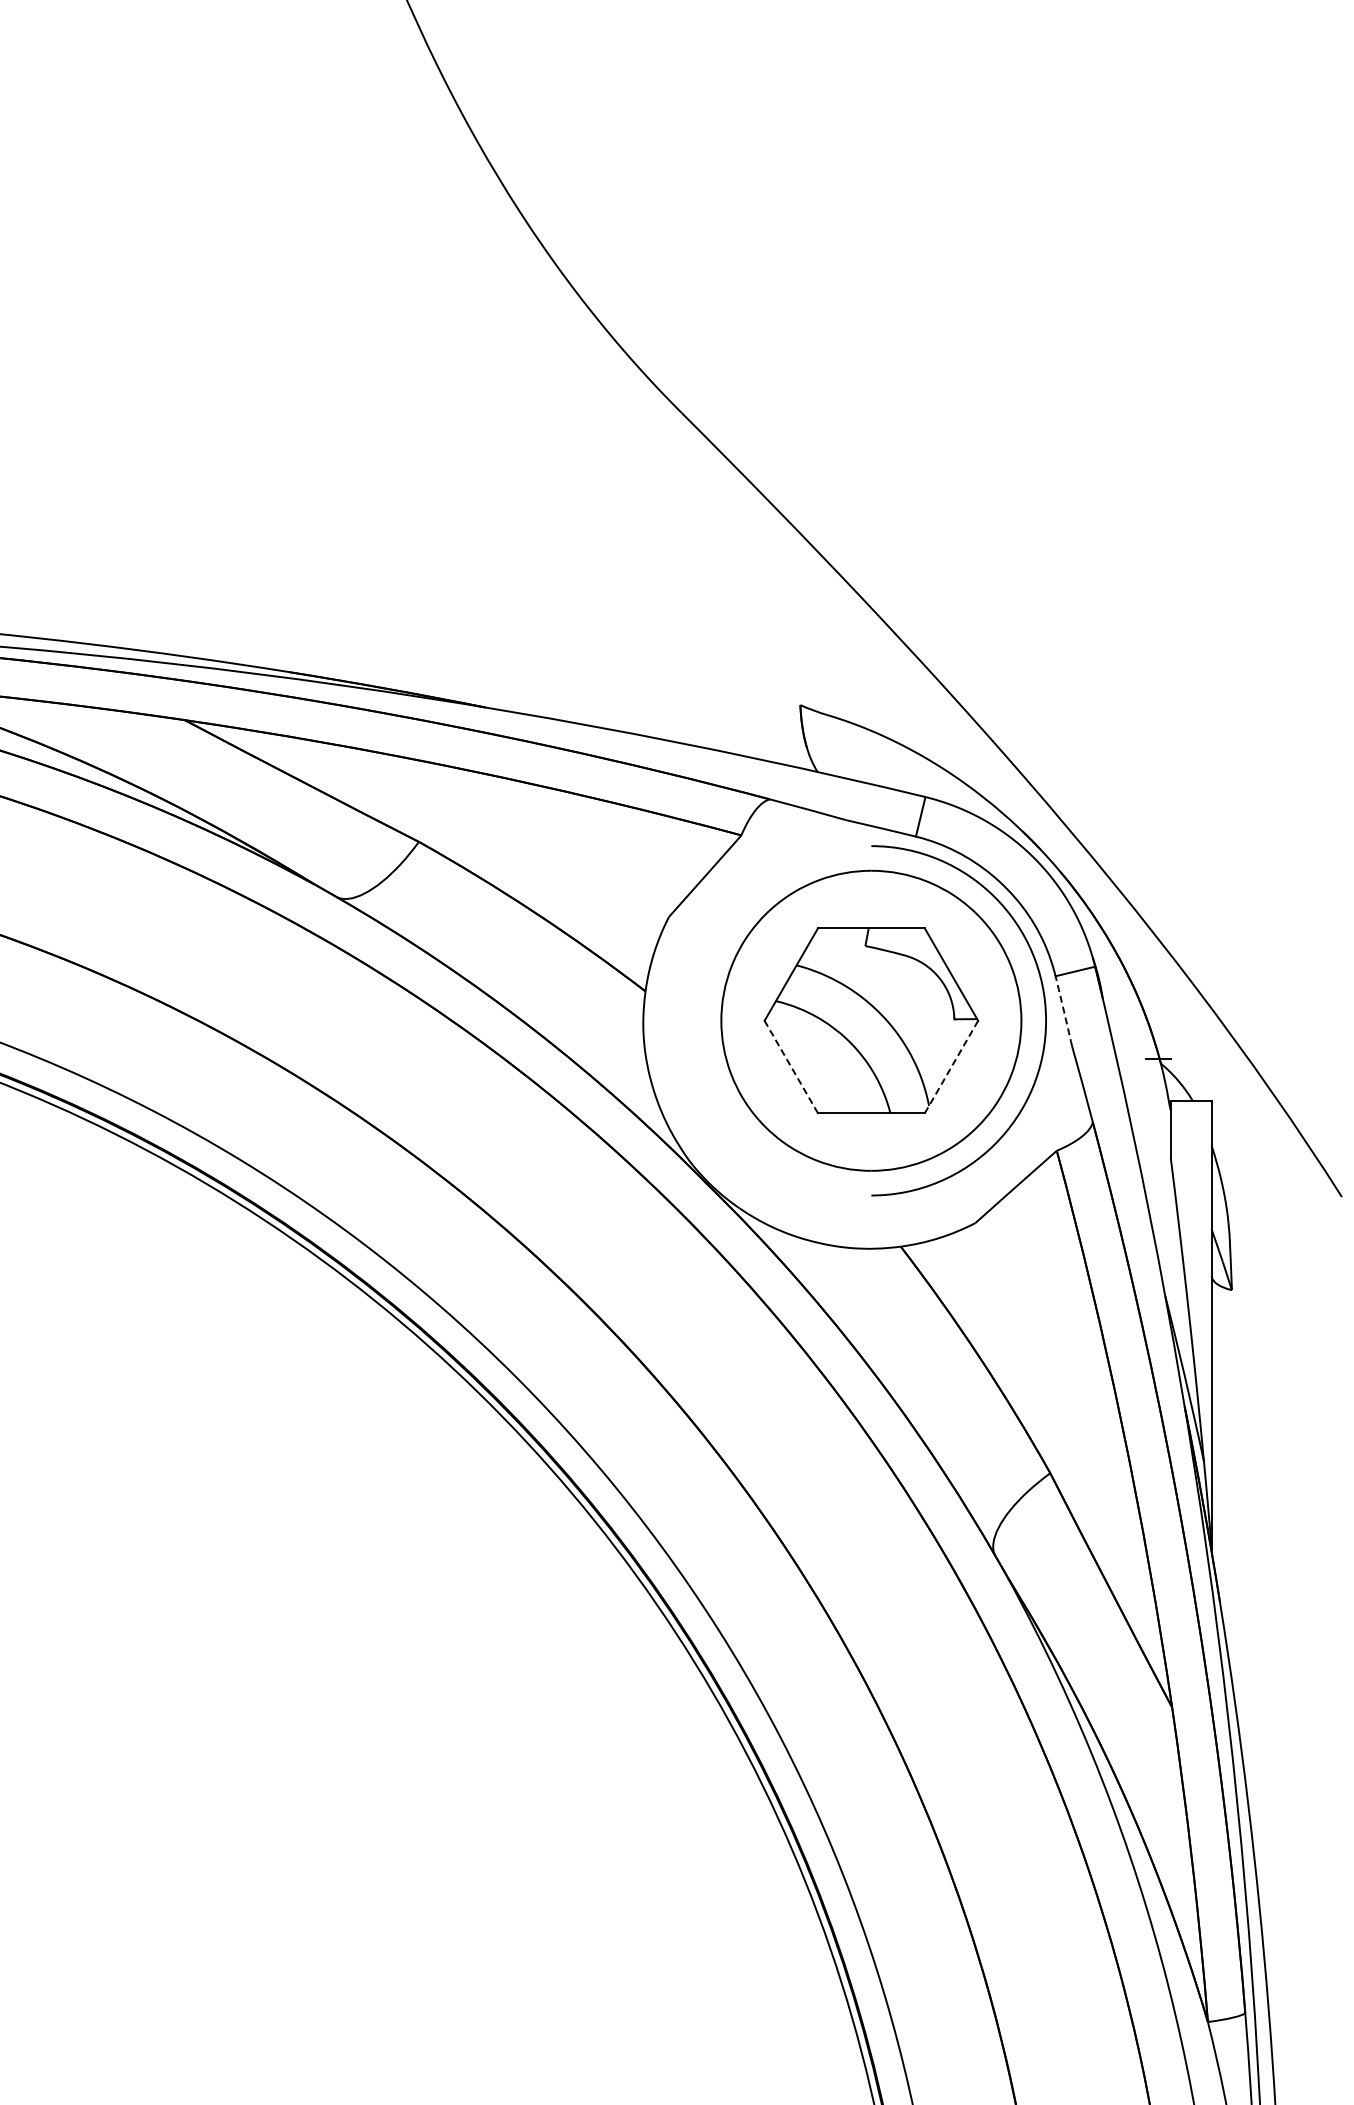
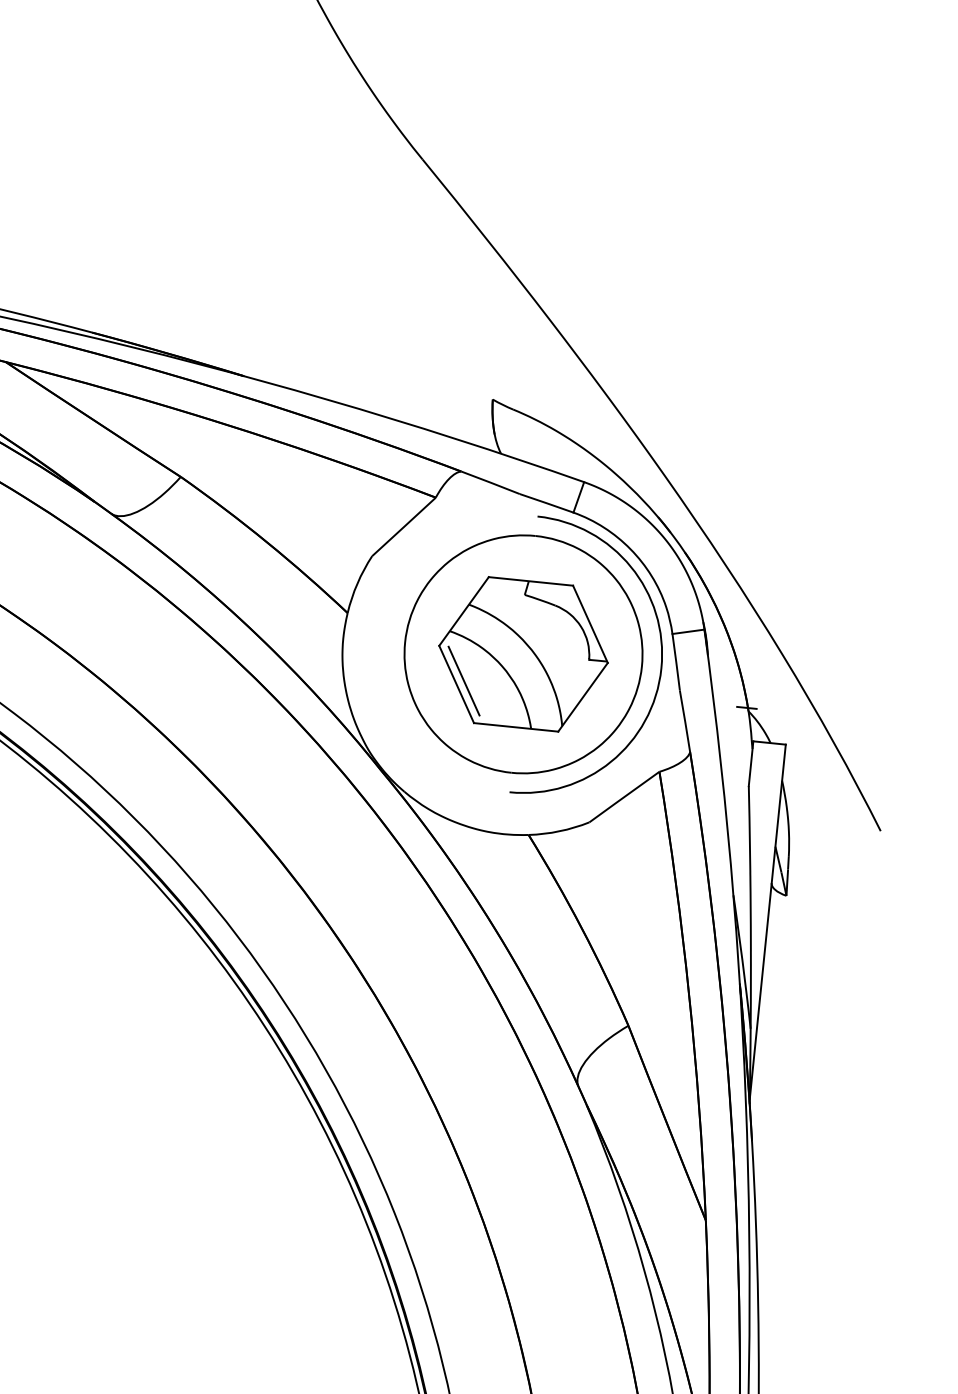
arc: (1063, 1011) -> (675, 662), dashed -> solid
line: (799, 1061) -> (463, 680), added
line: (791, 1066) -> (456, 684), dashed -> solid
line: (951, 1067) -> (583, 697), dashed -> solid

